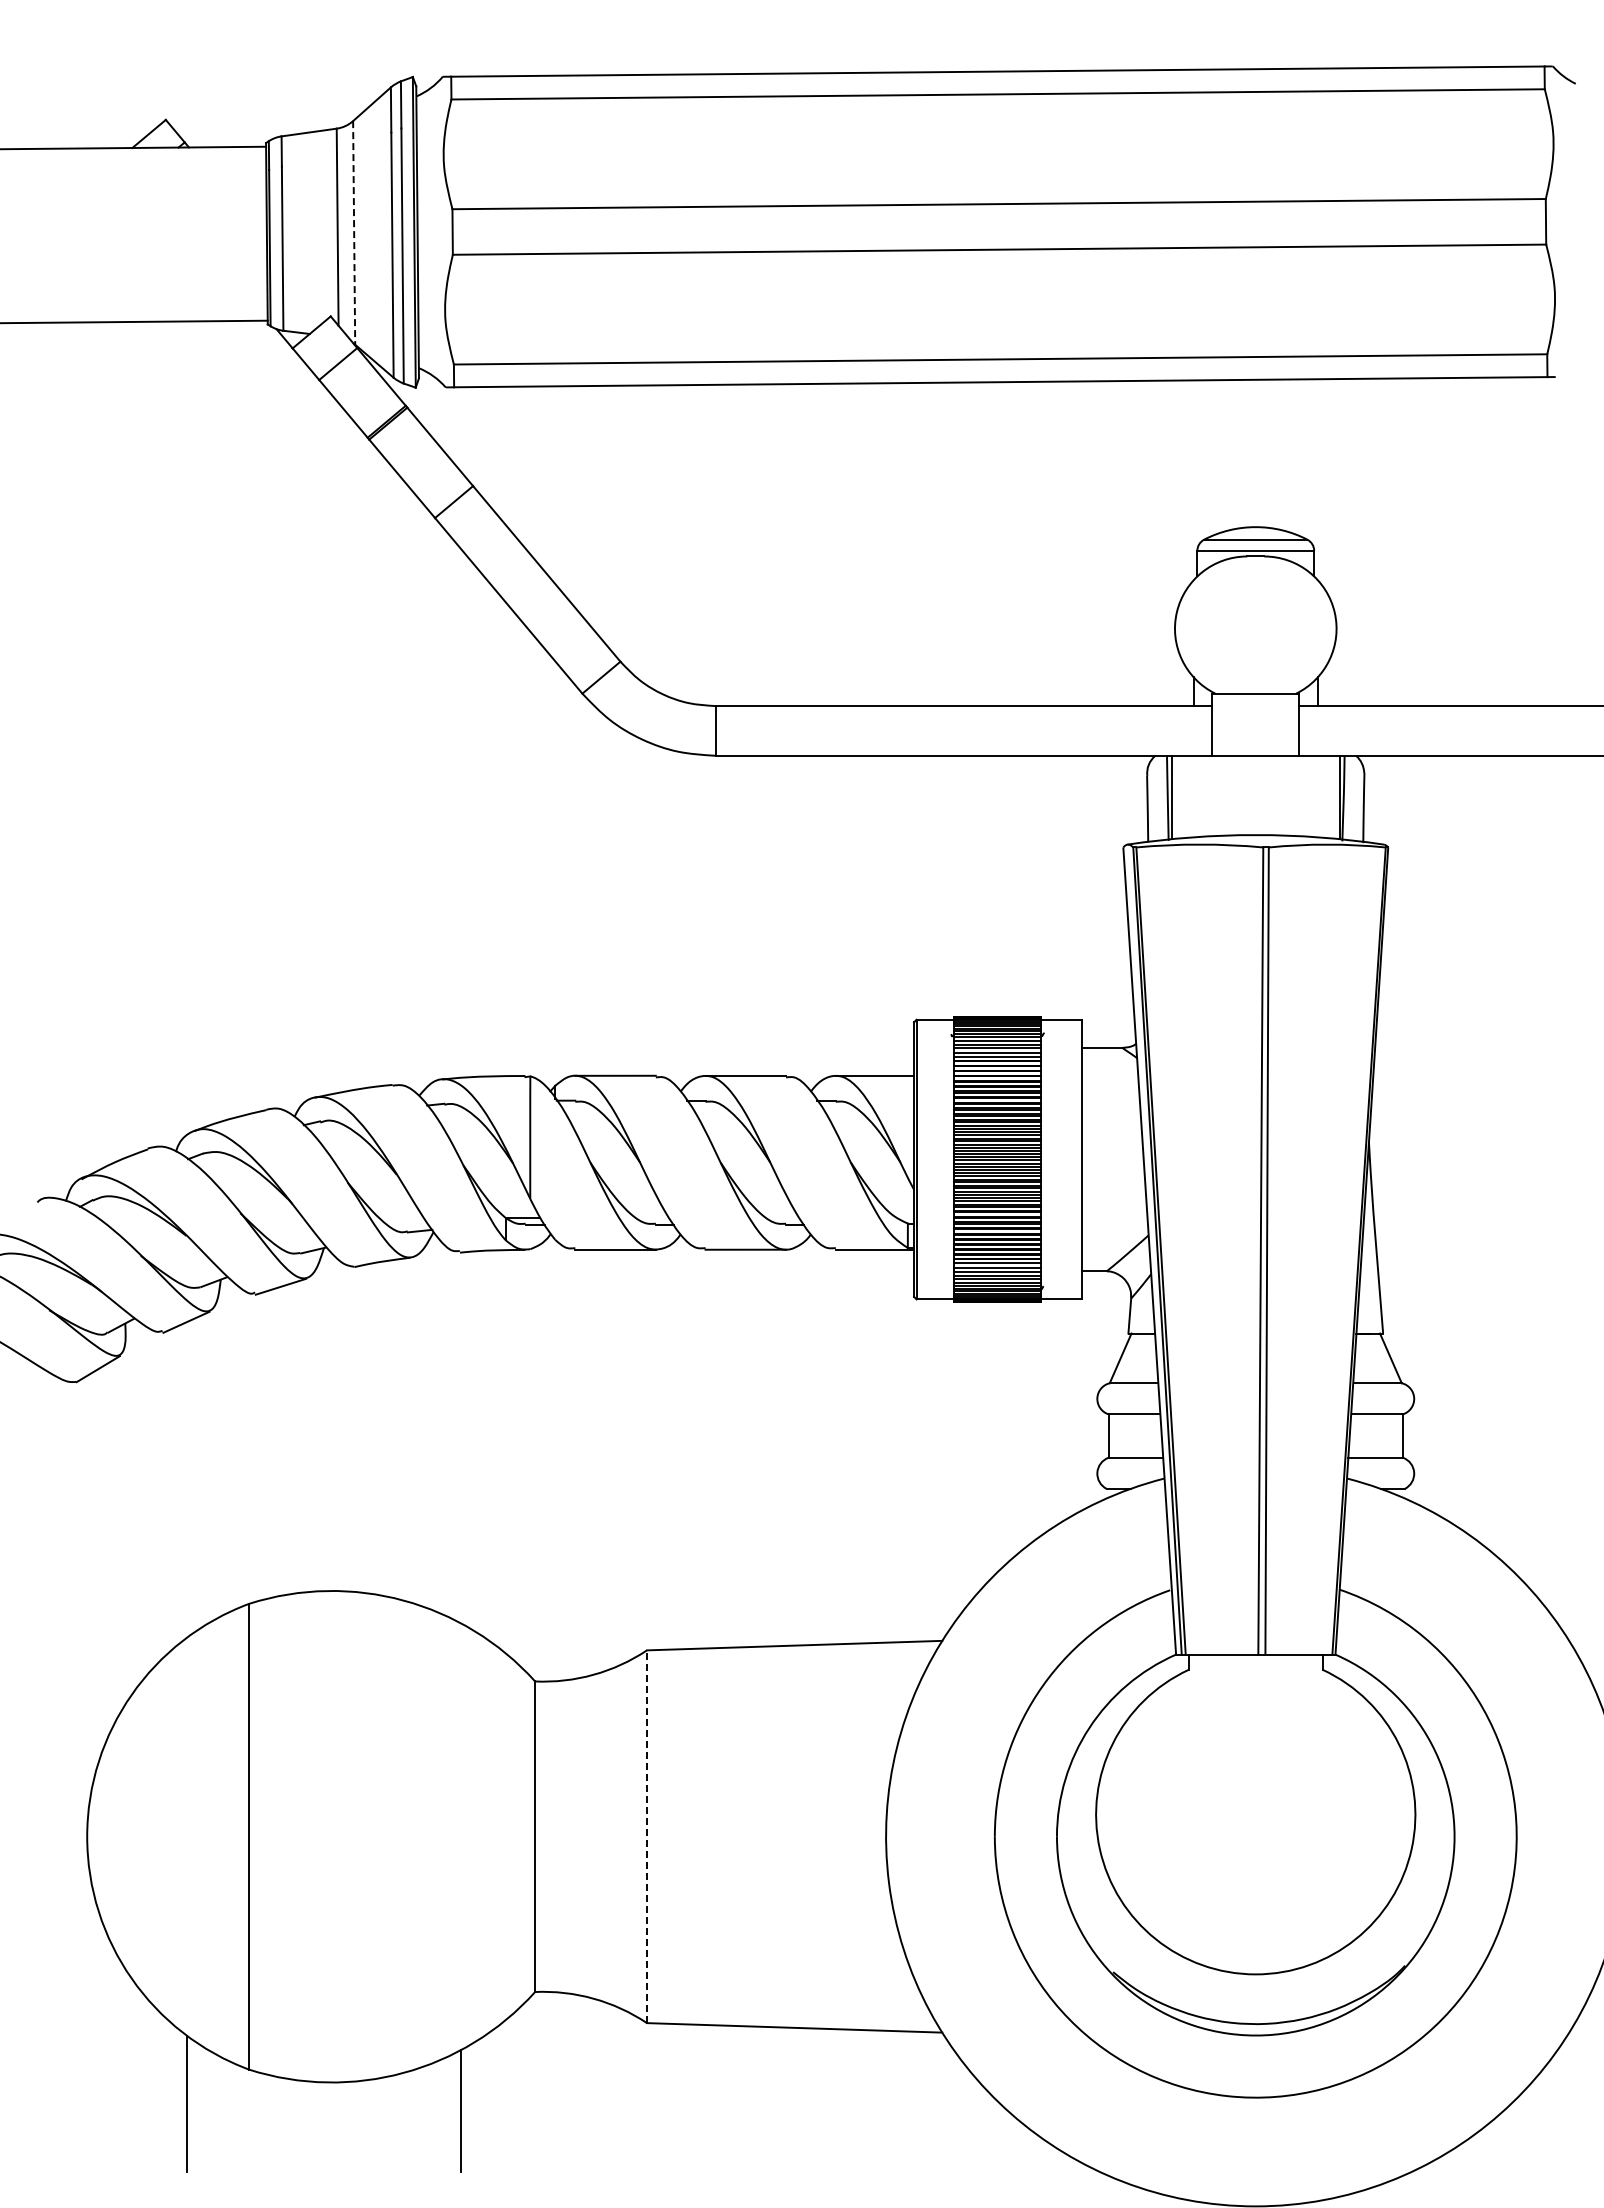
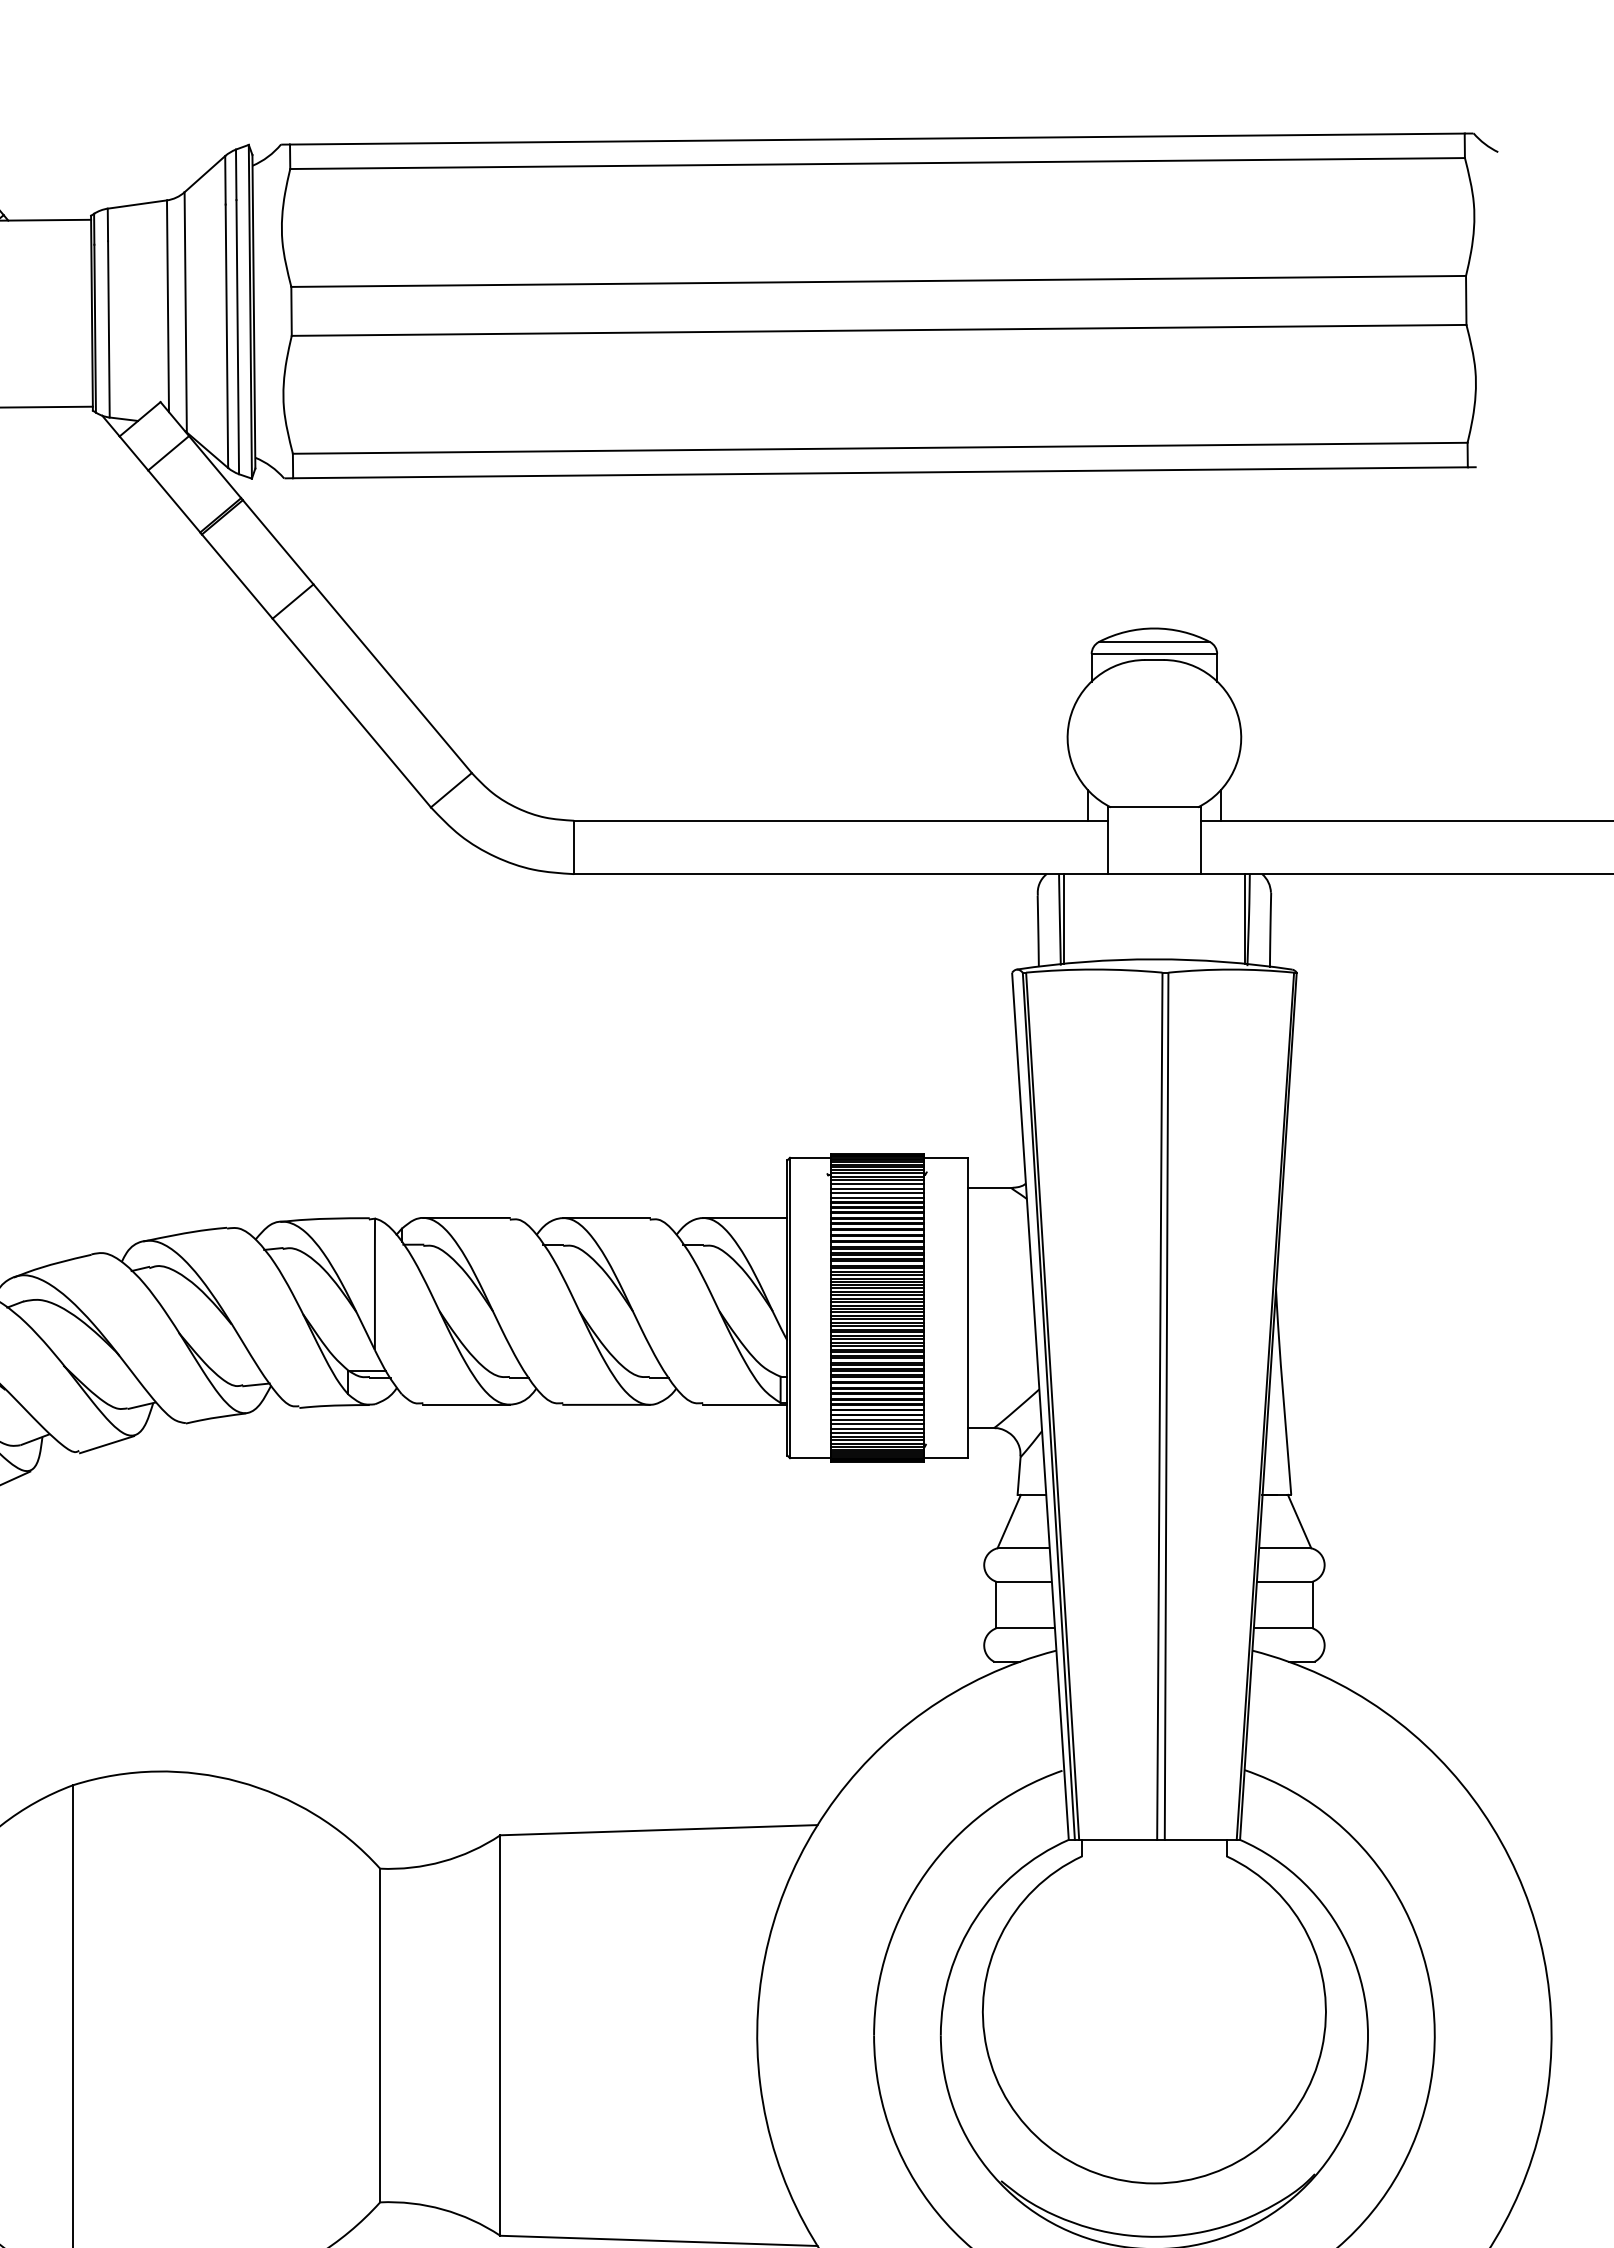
line: (354, 232) -> (186, 311), dashed -> solid
line: (646, 1836) -> (499, 2035), dashed -> solid

